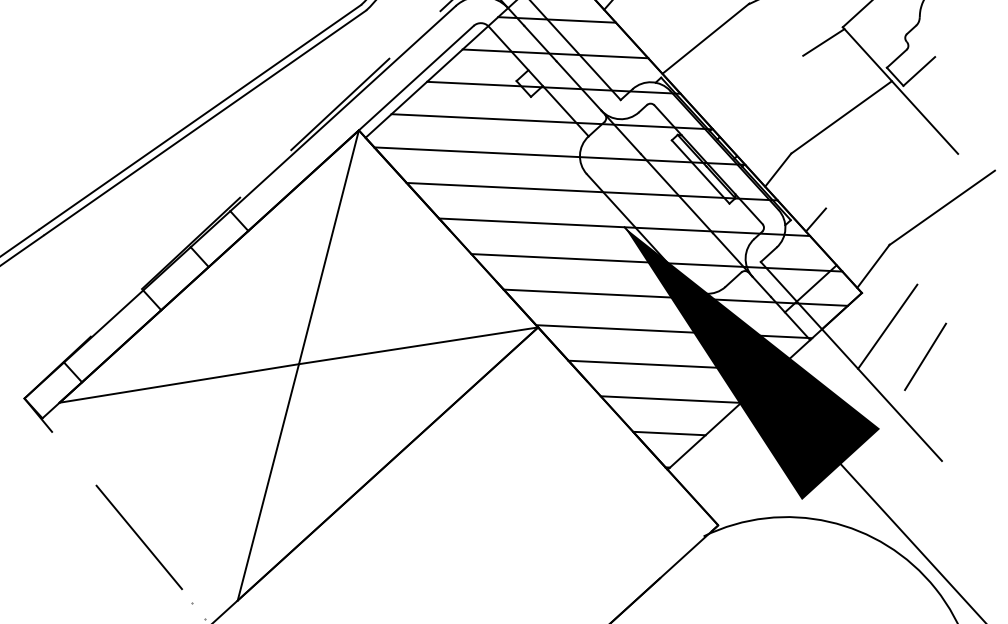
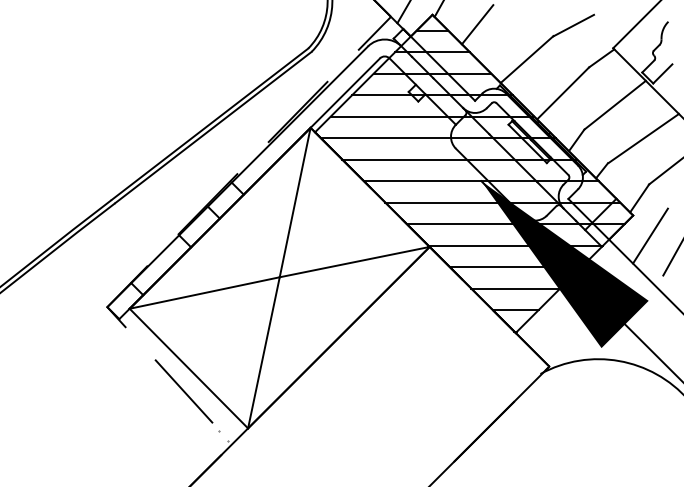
line: (760, 95) -> (563, 93), added
line: (883, 172) -> (643, 138), added
line: (148, 501) -> (188, 368), added

